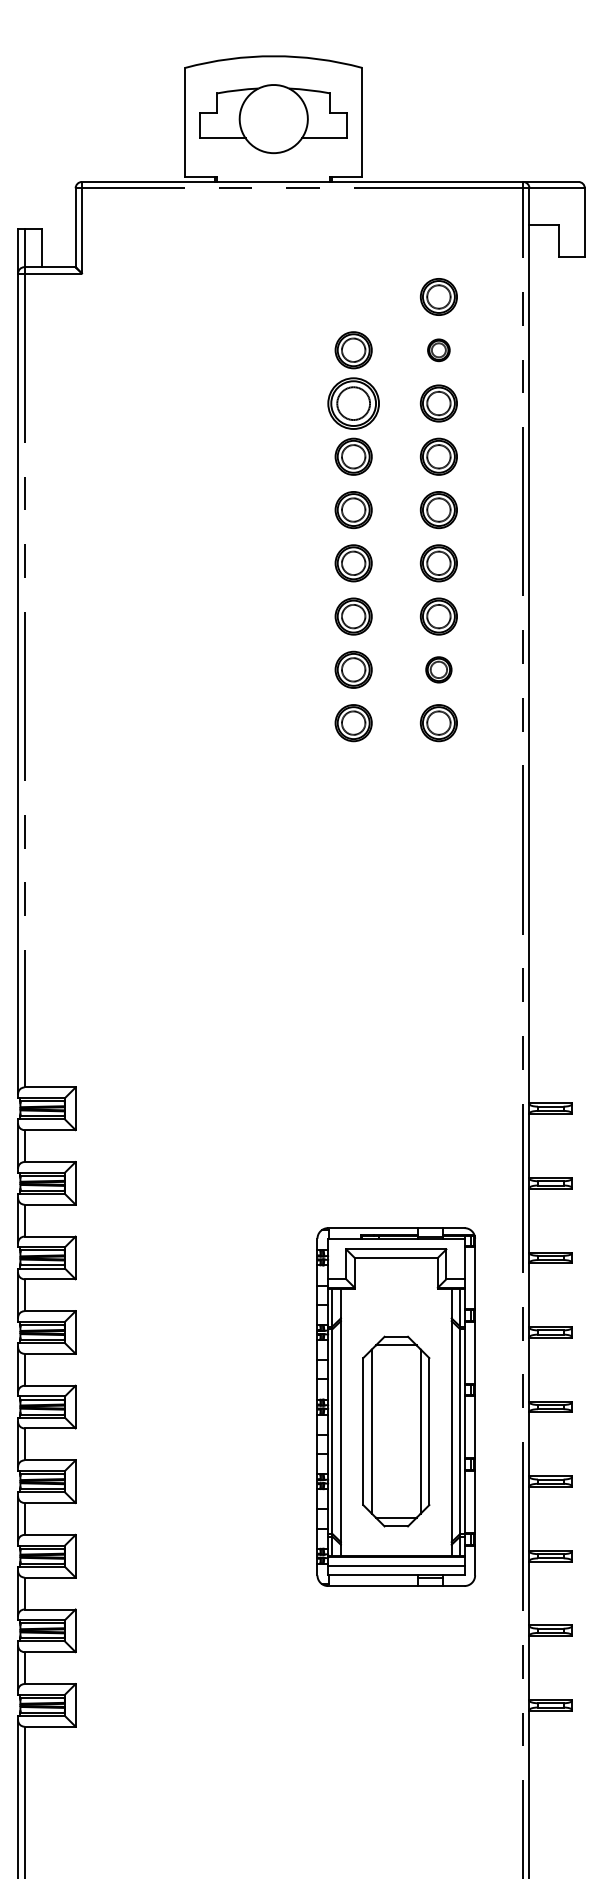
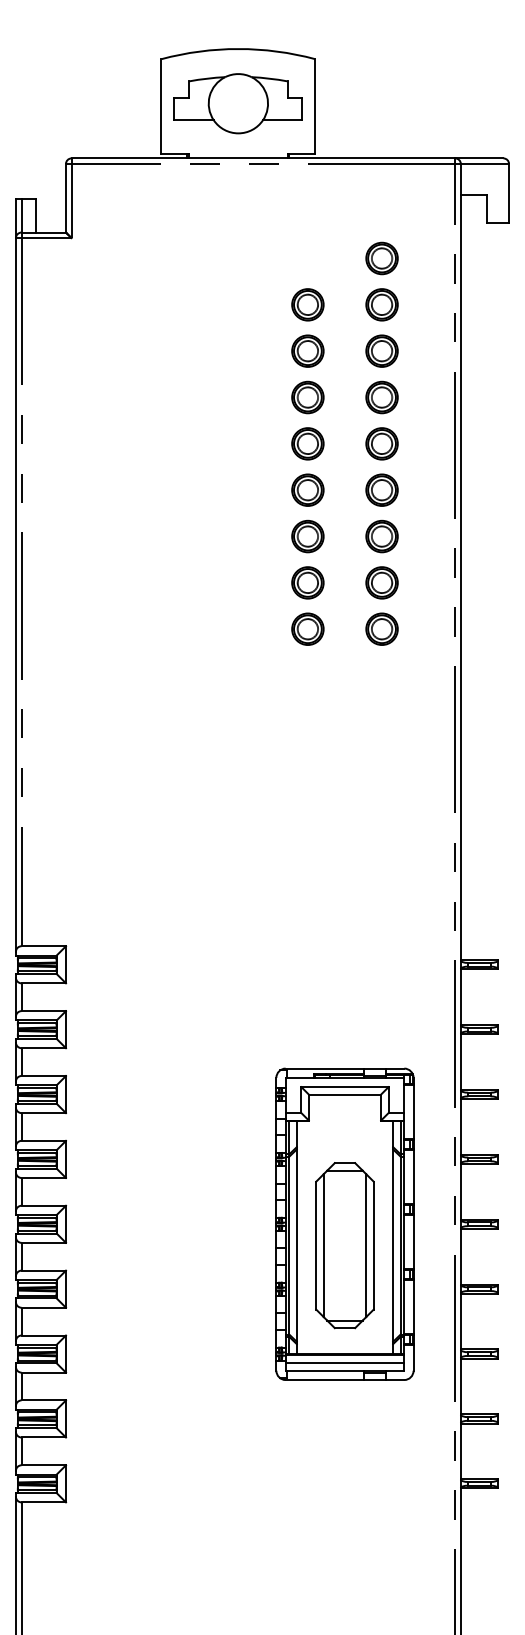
part: (438, 349) -> (381, 304), size x1.67
part: (353, 402) -> (307, 350), size x0.71
part: (438, 669) -> (381, 582), size x1.43

